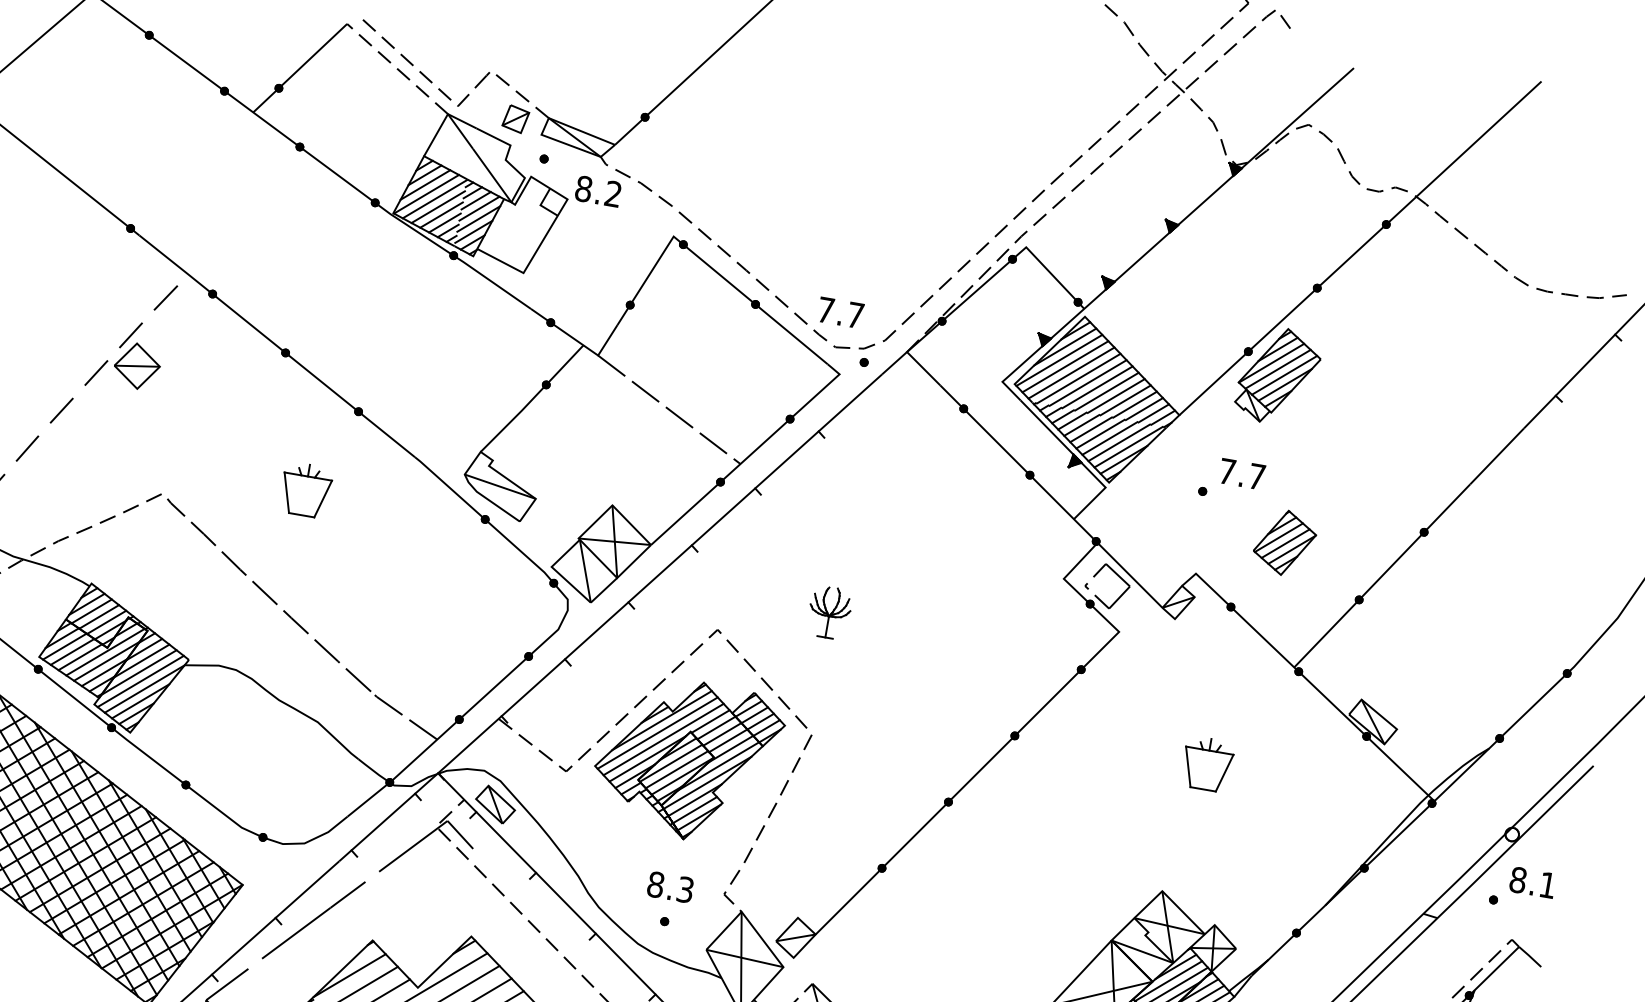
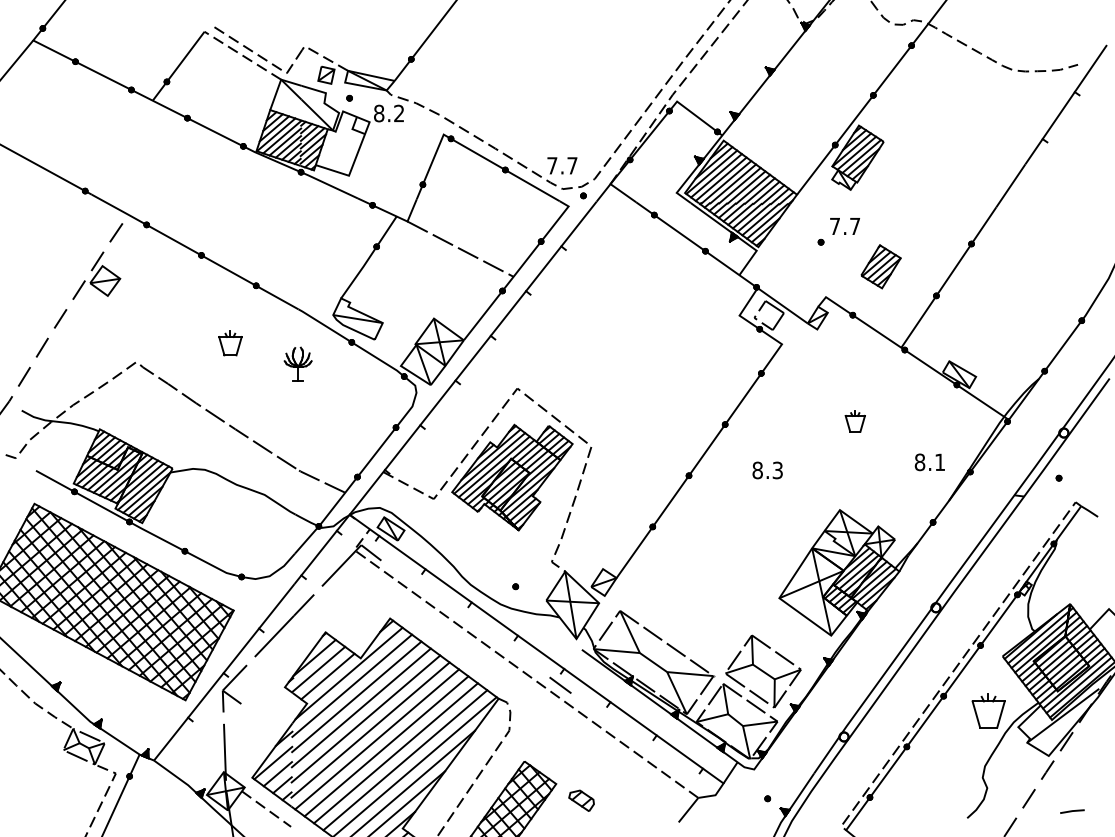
part: (306, 490) -> (230, 343), size x0.7
part: (828, 610) -> (297, 363), moved
part: (1207, 764) -> (855, 421), size x0.6
text: (1532, 882) -> (929, 462), moved
text: (670, 887) -> (767, 470), moved

